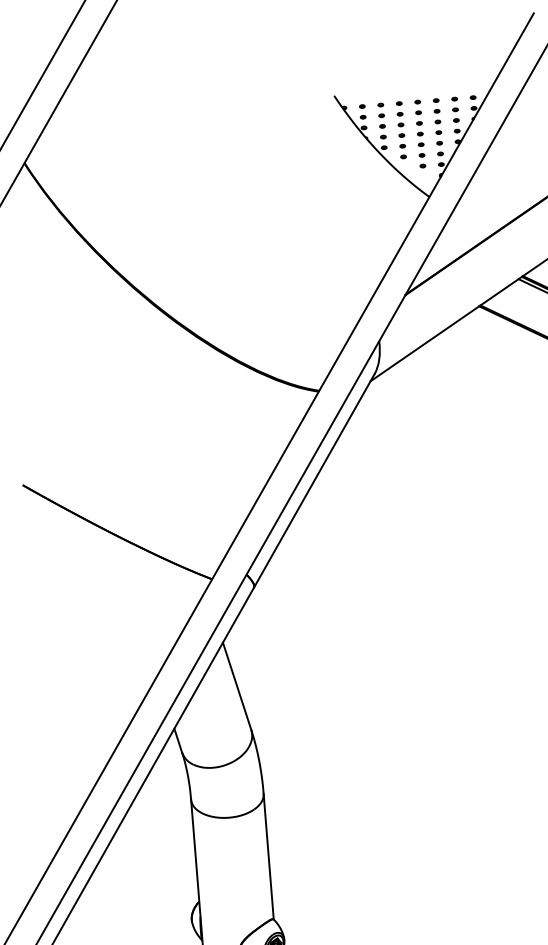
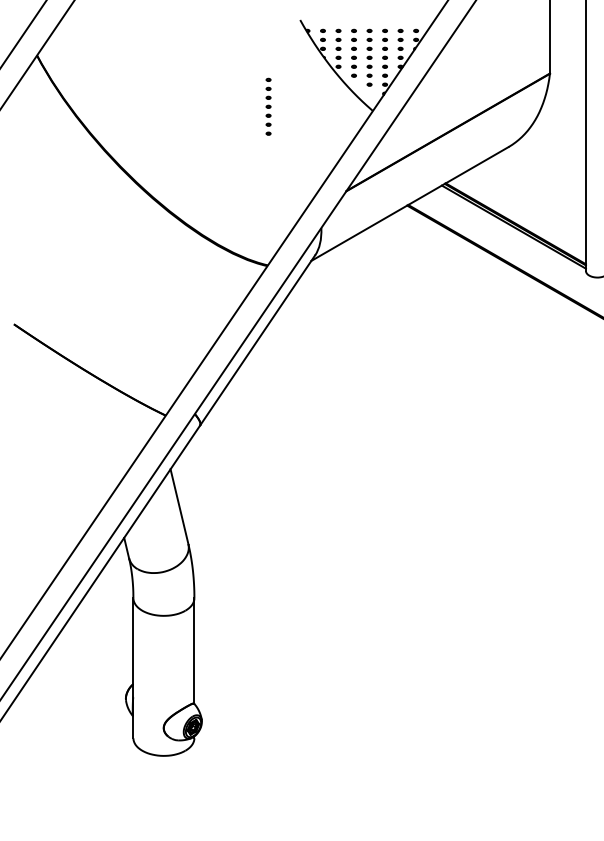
part: (304, 201) -> (268, 106), added

